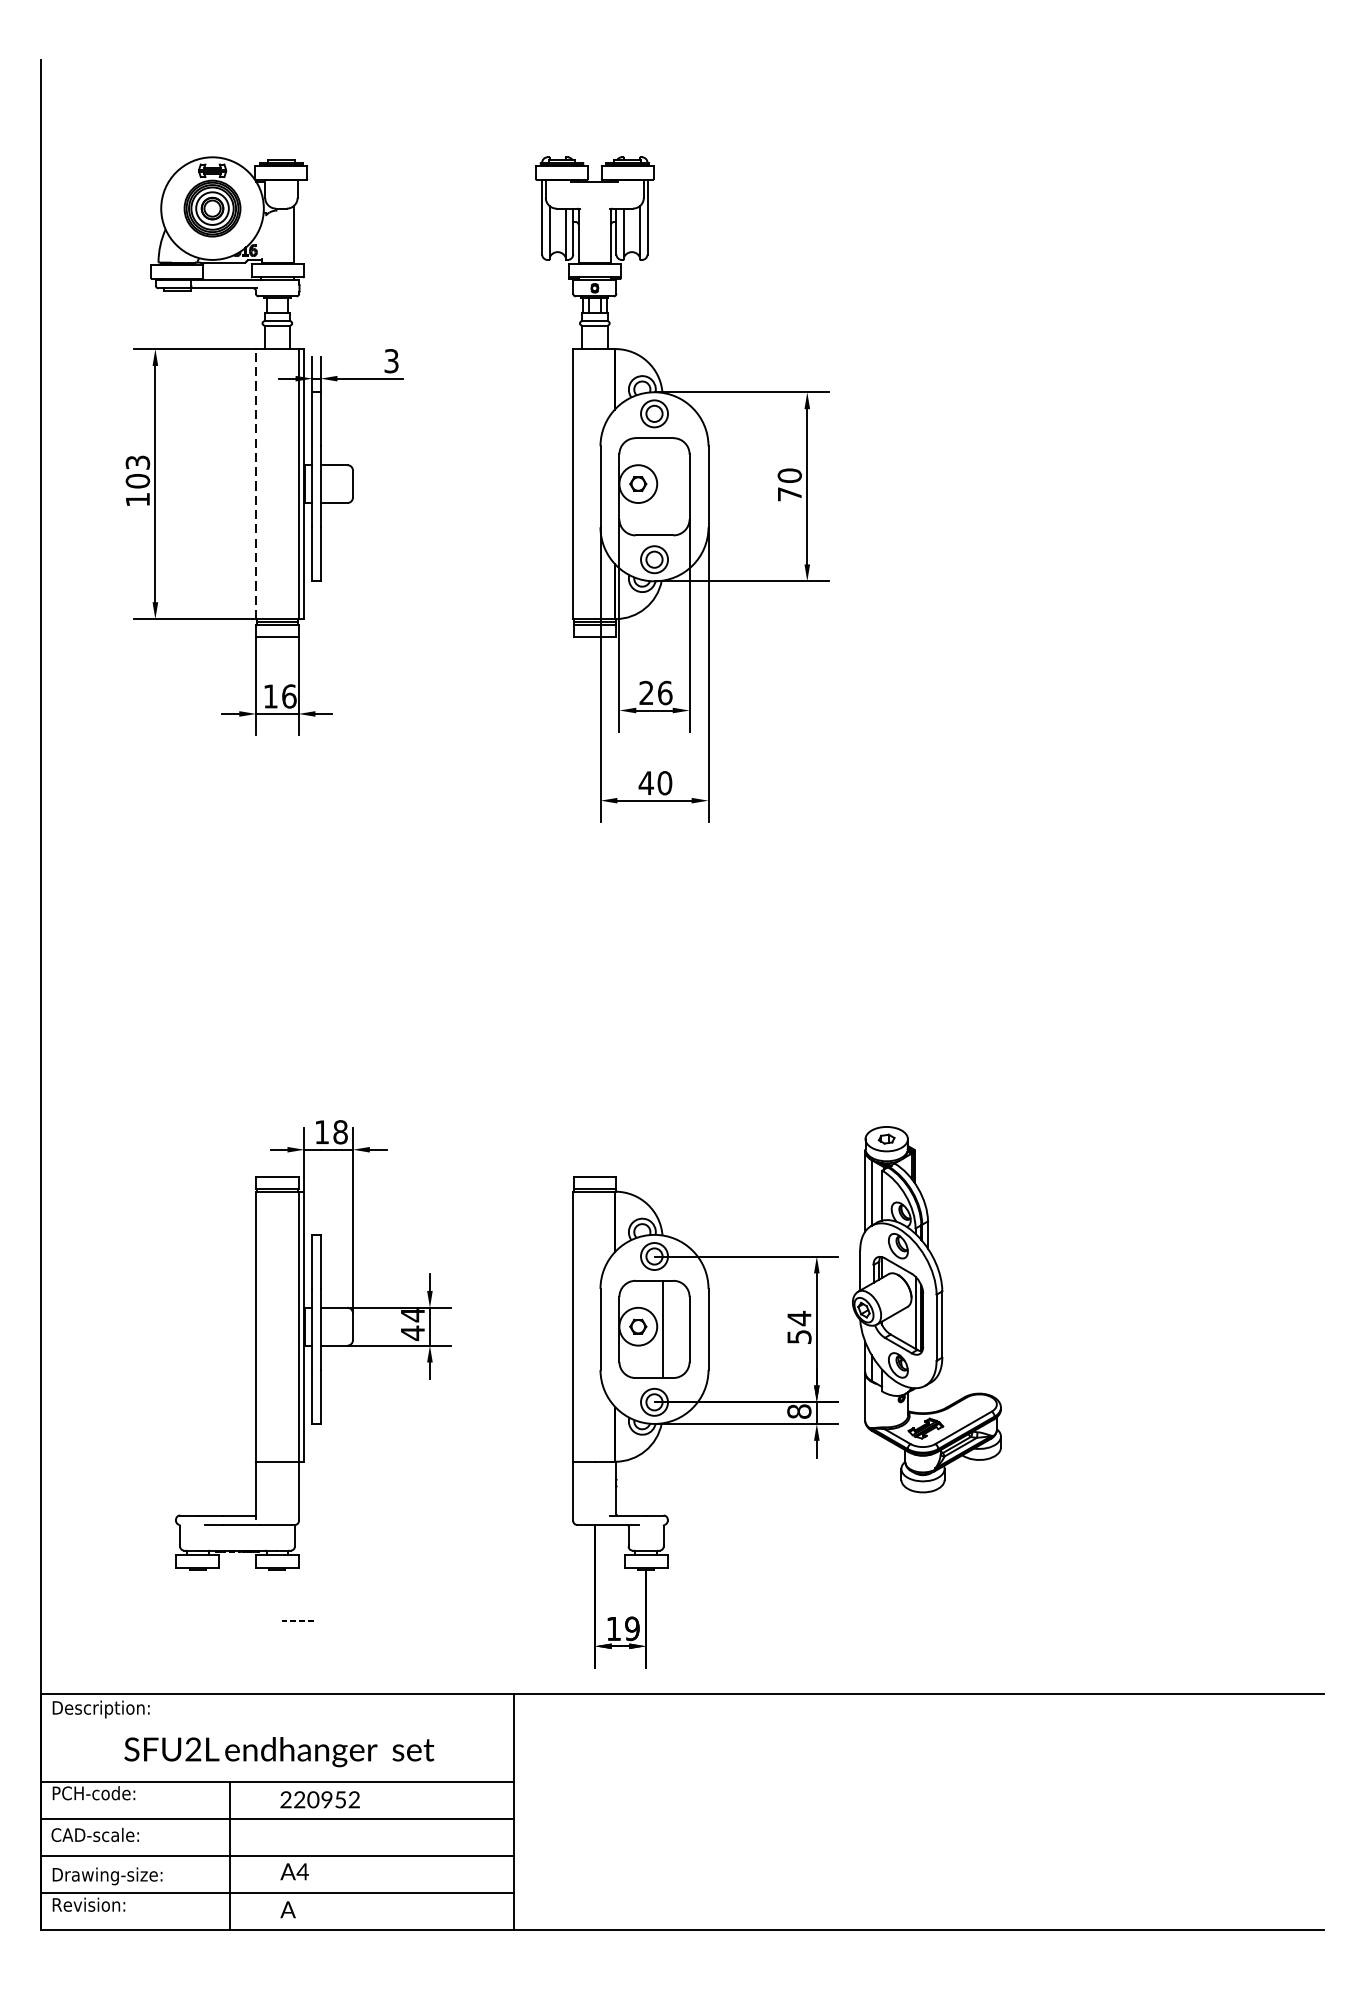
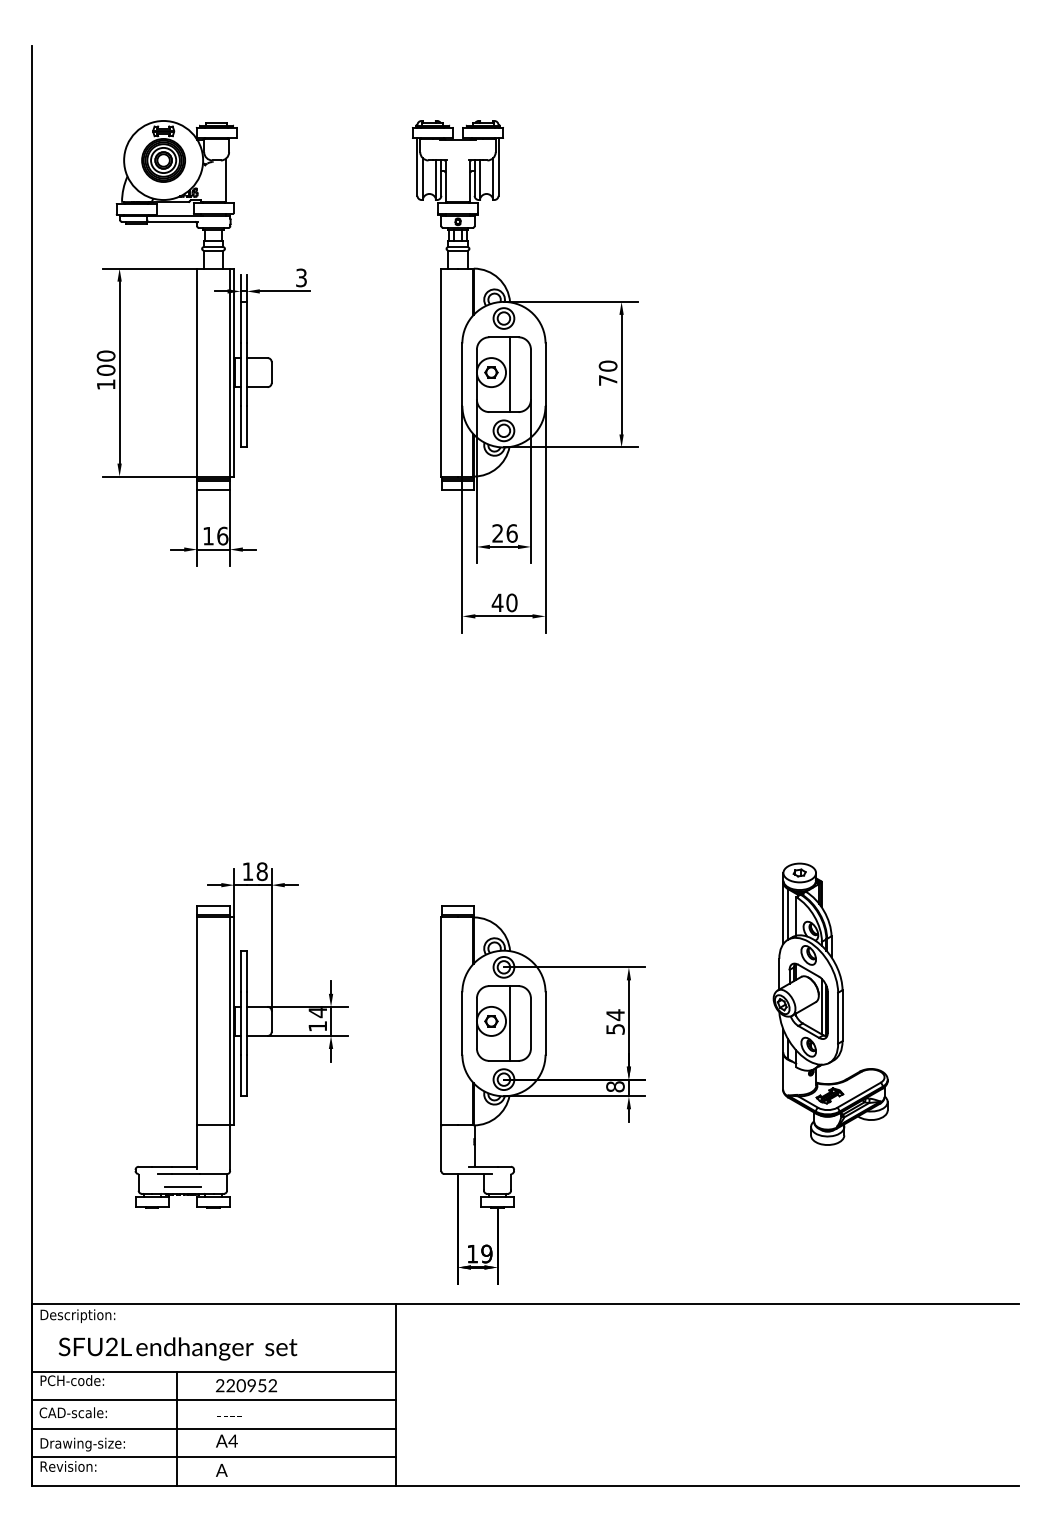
text: (137, 461) -> (105, 355), 103 -> 100
line: (256, 483) -> (197, 372), dashed -> solid
line: (663, 486) -> (510, 374), added
part: (926, 1308) -> (830, 1003), moved
text: (412, 1333) -> (317, 1026), 44 -> 14
line: (237, 1541) -> (182, 1186), added
text: (298, 1621) -> (229, 1416), moved
text: (278, 1751) -> (177, 1348), moved

